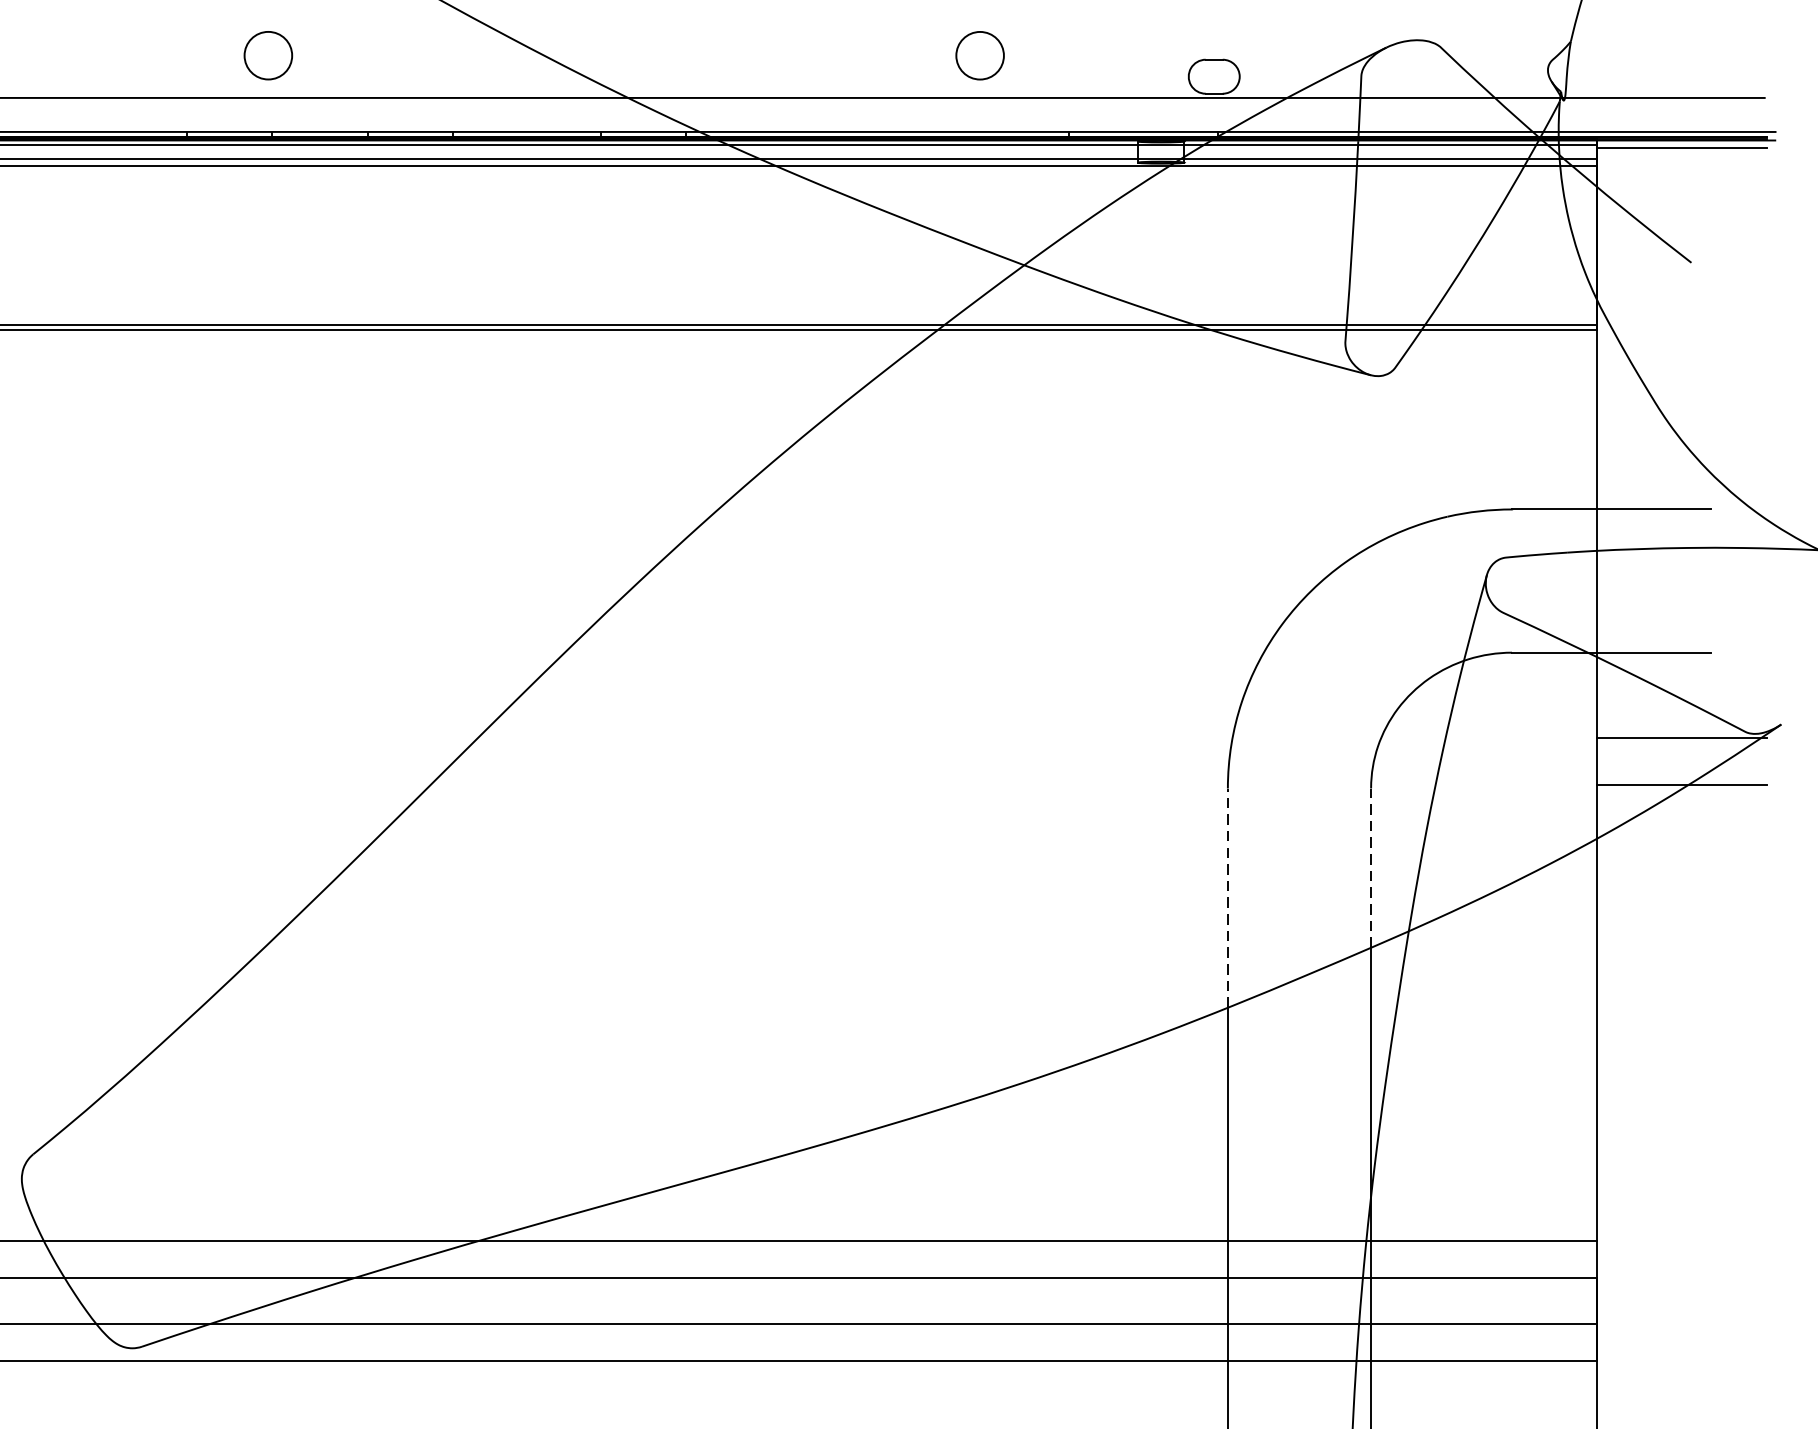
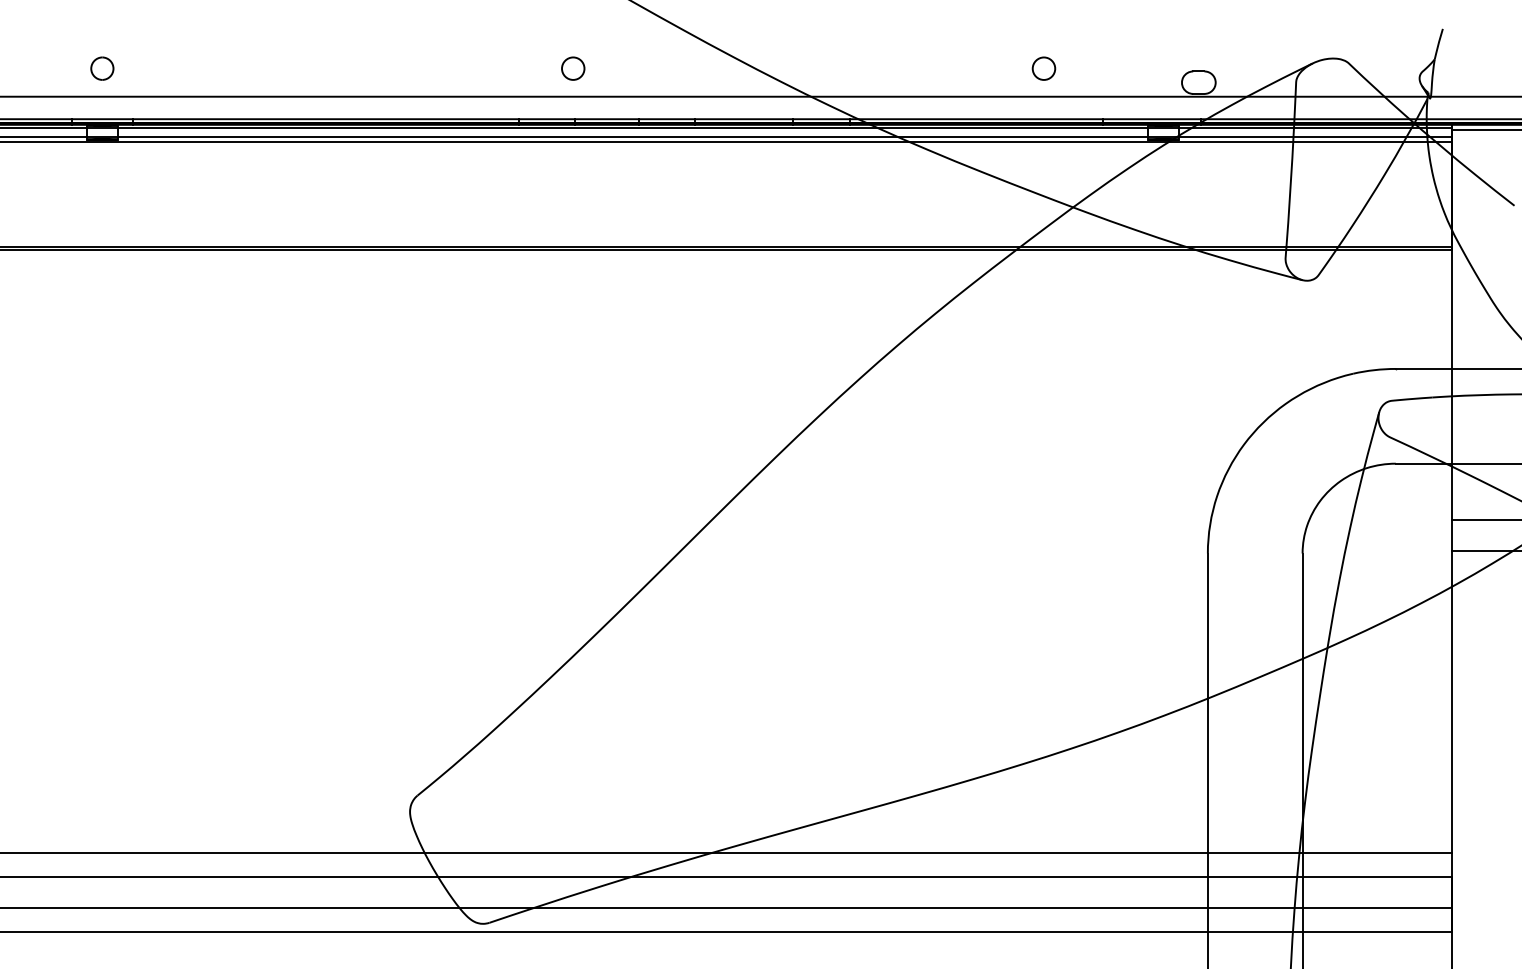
circle: (268, 55) -> (573, 68), size x0.71
circle: (979, 55) -> (1043, 68), size x0.71
line: (1370, 868) -> (1302, 606), dashed -> solid
line: (1227, 898) -> (1207, 626), dashed -> solid

